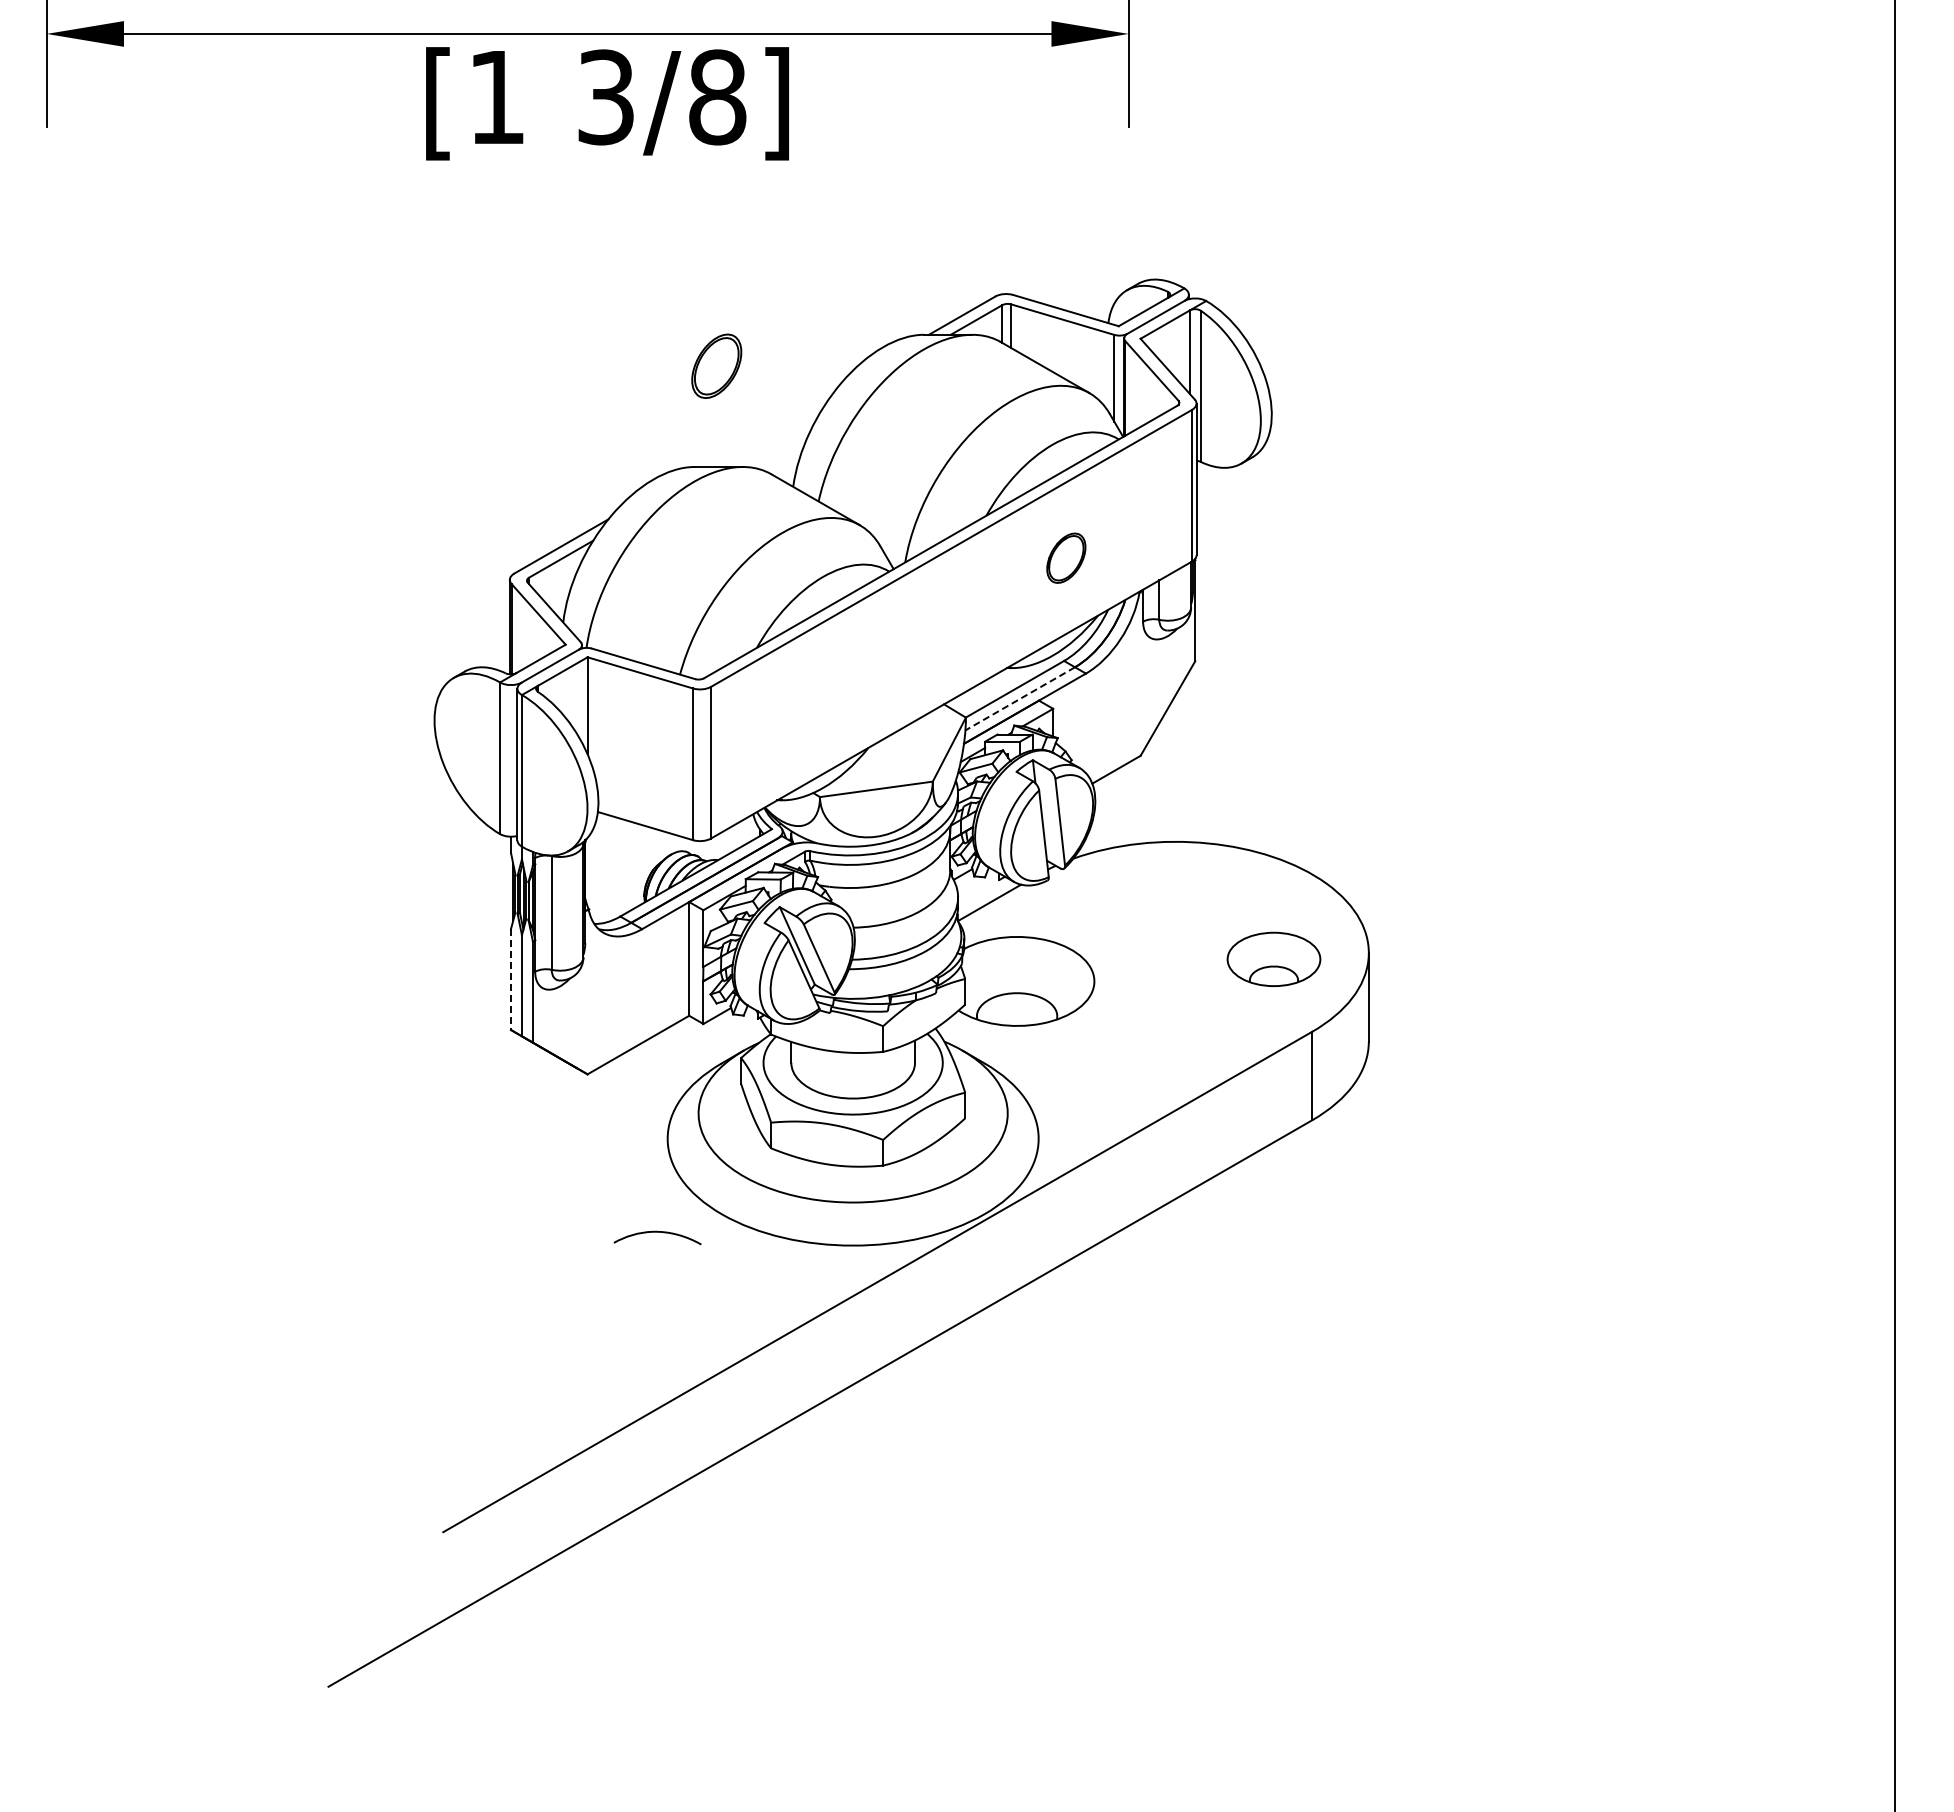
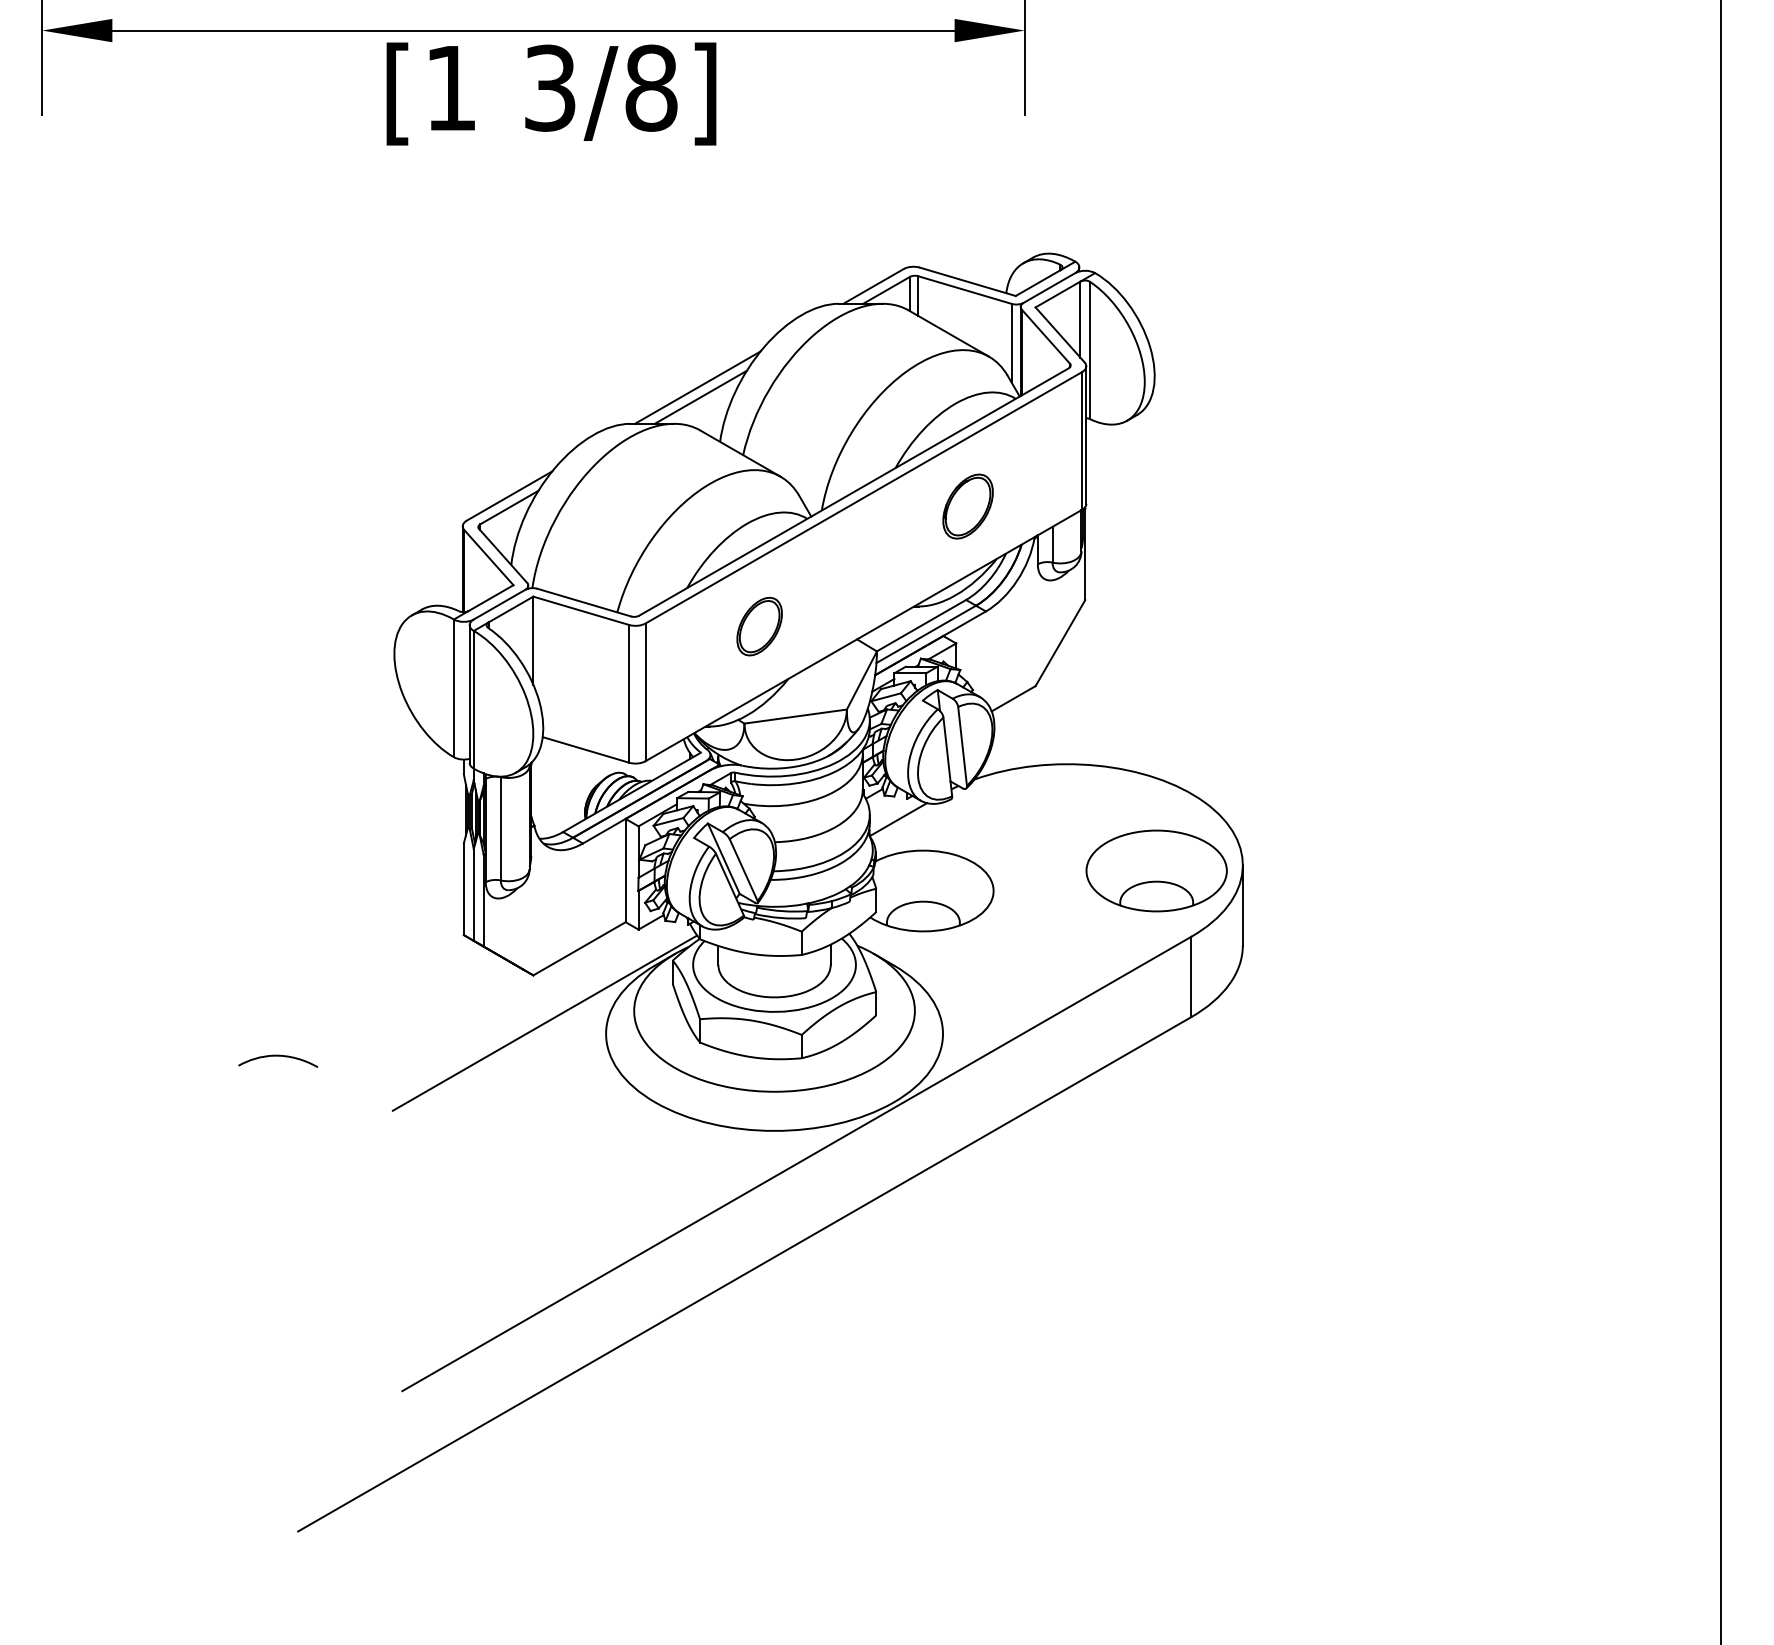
part: (716, 365) -> (759, 625), moved
line: (768, 427) -> (697, 387), added
line: (771, 437) -> (700, 397), added
part: (1066, 558) -> (968, 506), size x1.43
line: (1019, 699) -> (925, 634), dashed -> solid
part: (1273, 959) -> (1156, 871), size x1.67
line: (511, 979) -> (464, 889), dashed -> solid
line: (599, 1126) -> (544, 1022), added
curve: (657, 1232) -> (278, 1056), moved

